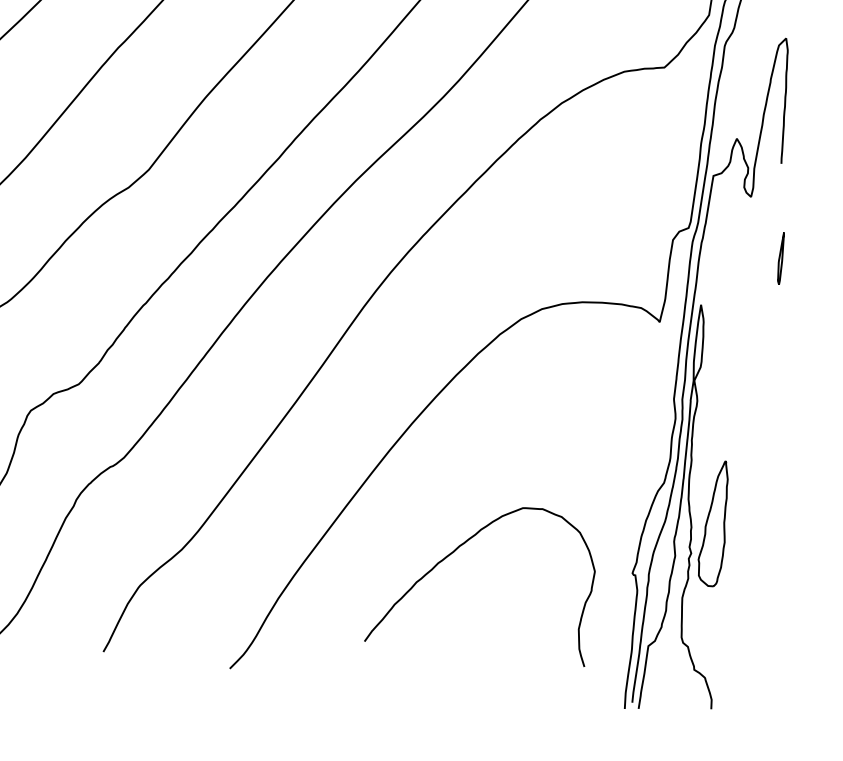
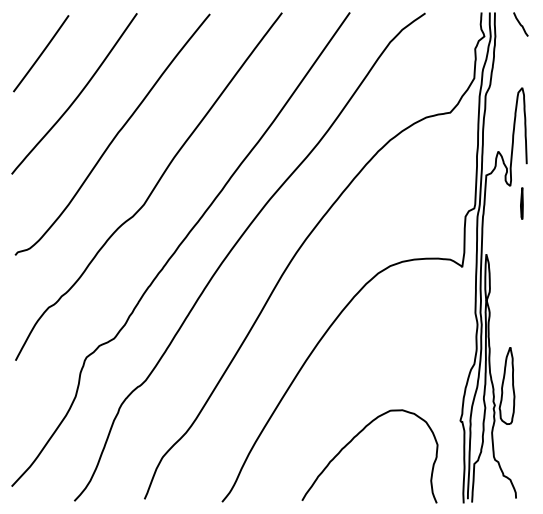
line: (780, 258) -> (521, 203), moved
curve: (458, 549) -> (353, 439), moved

